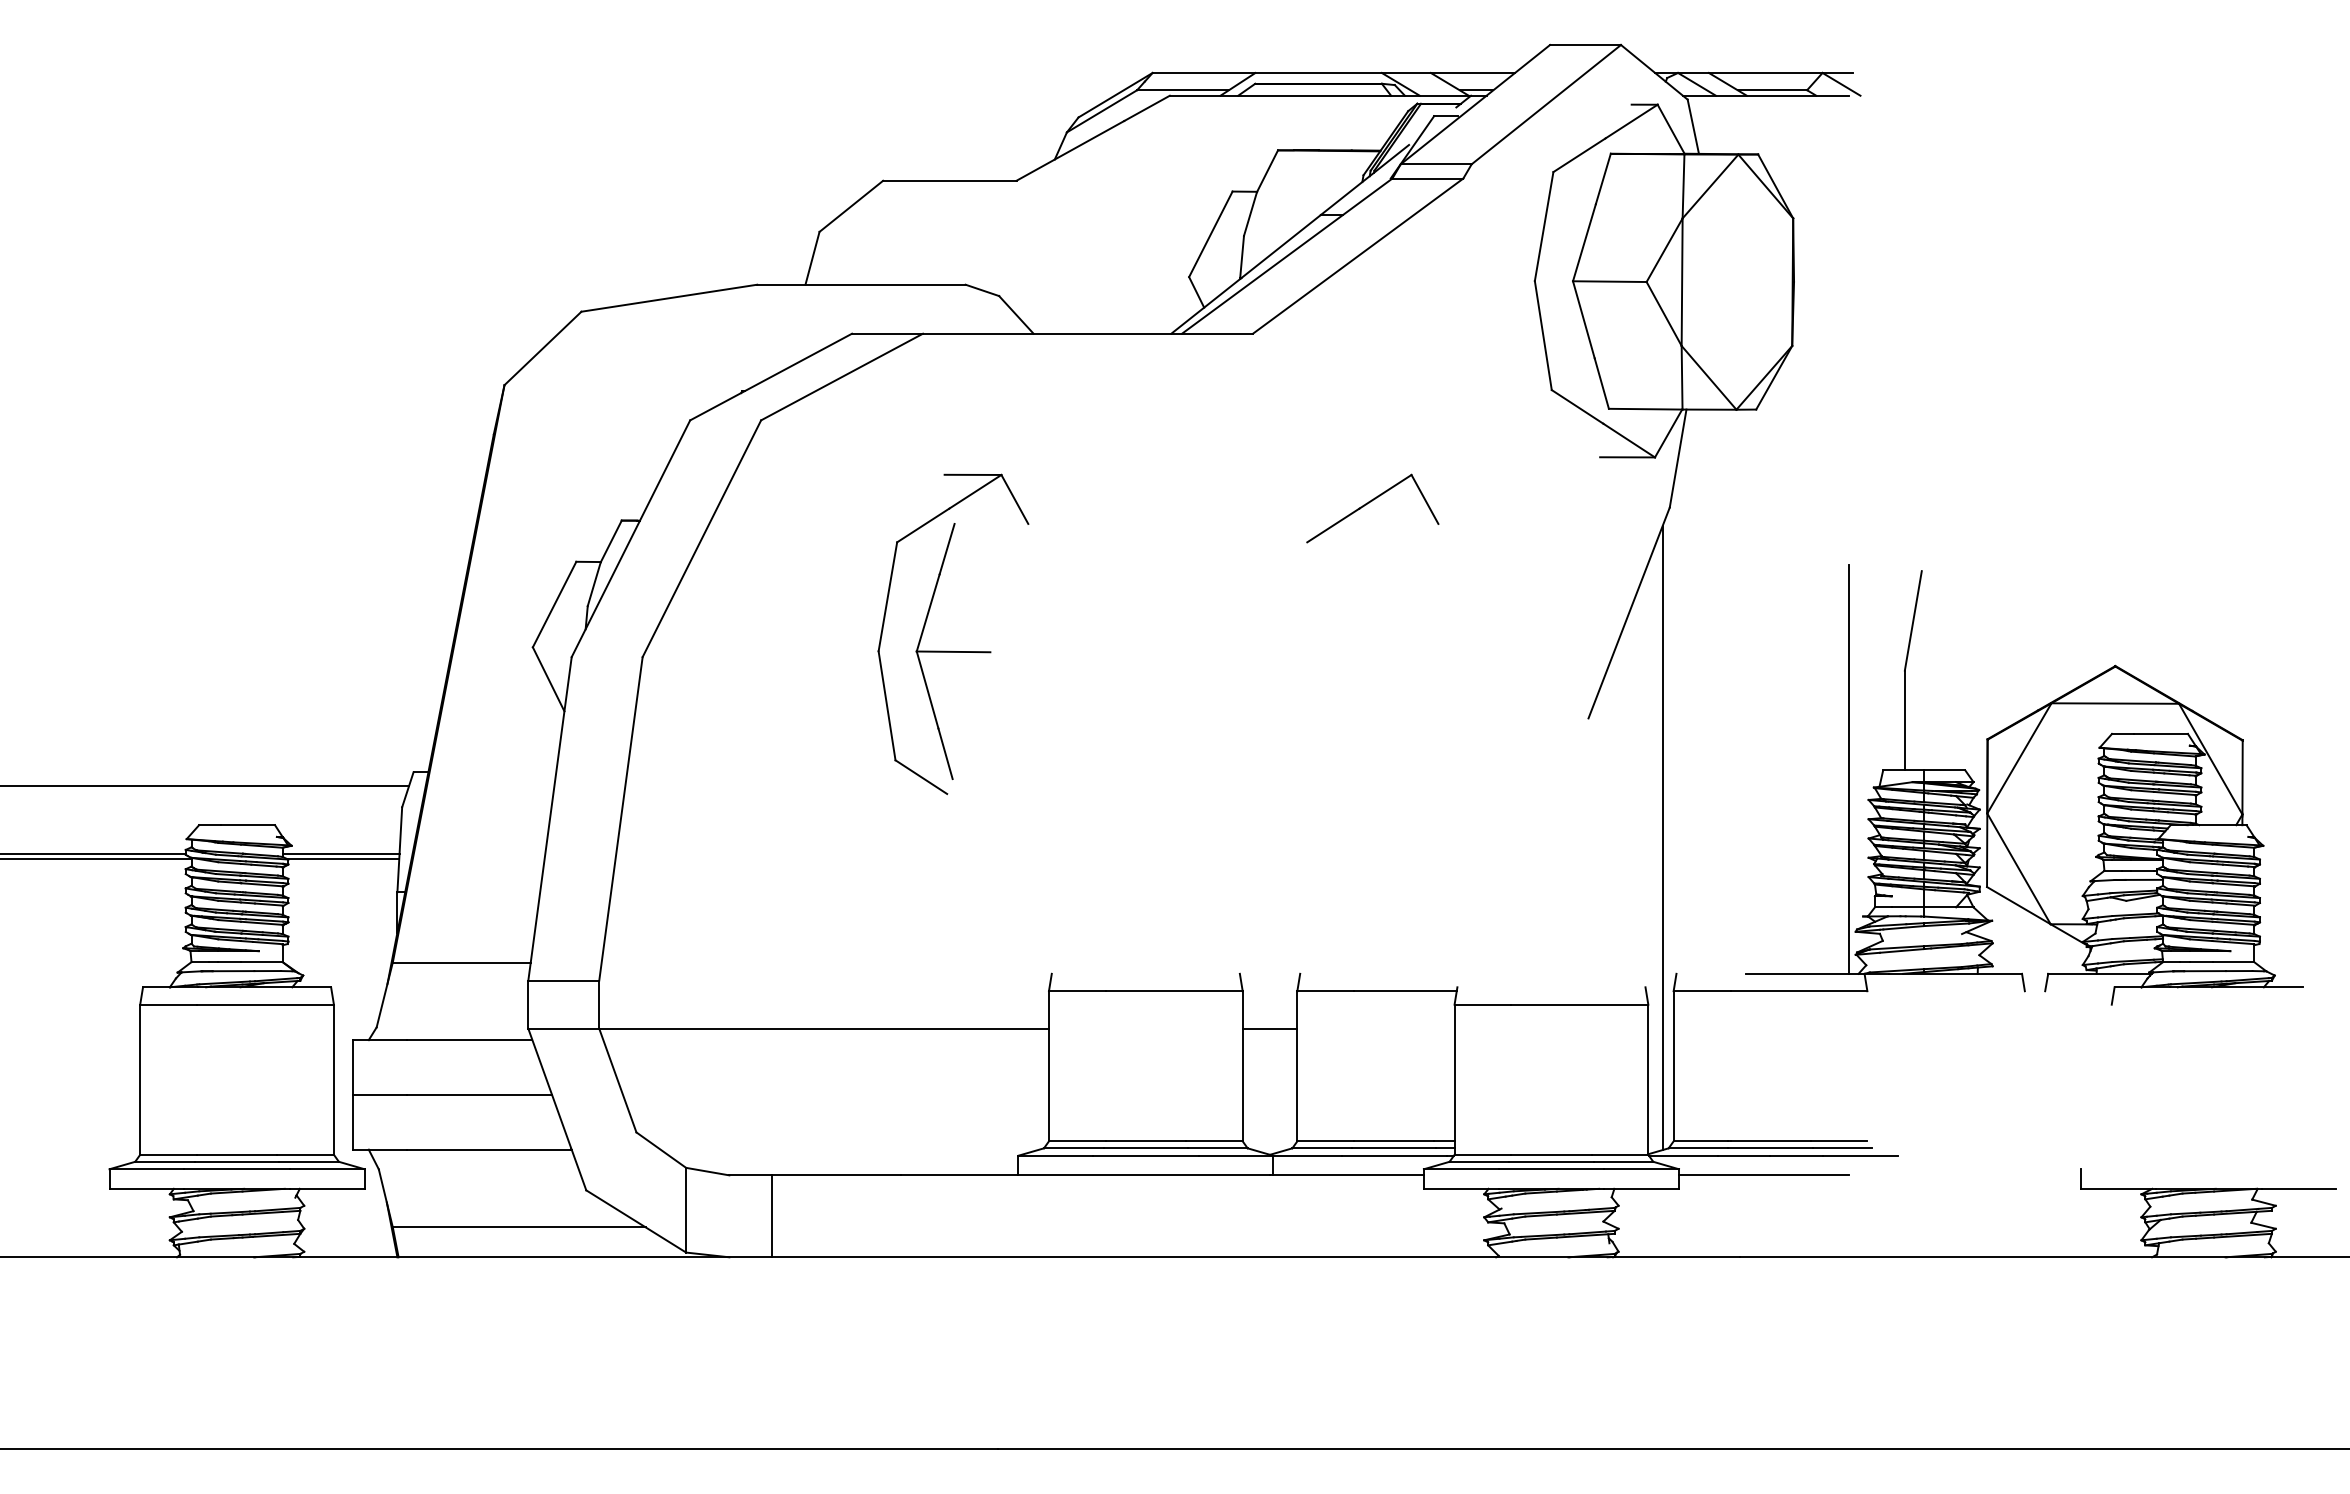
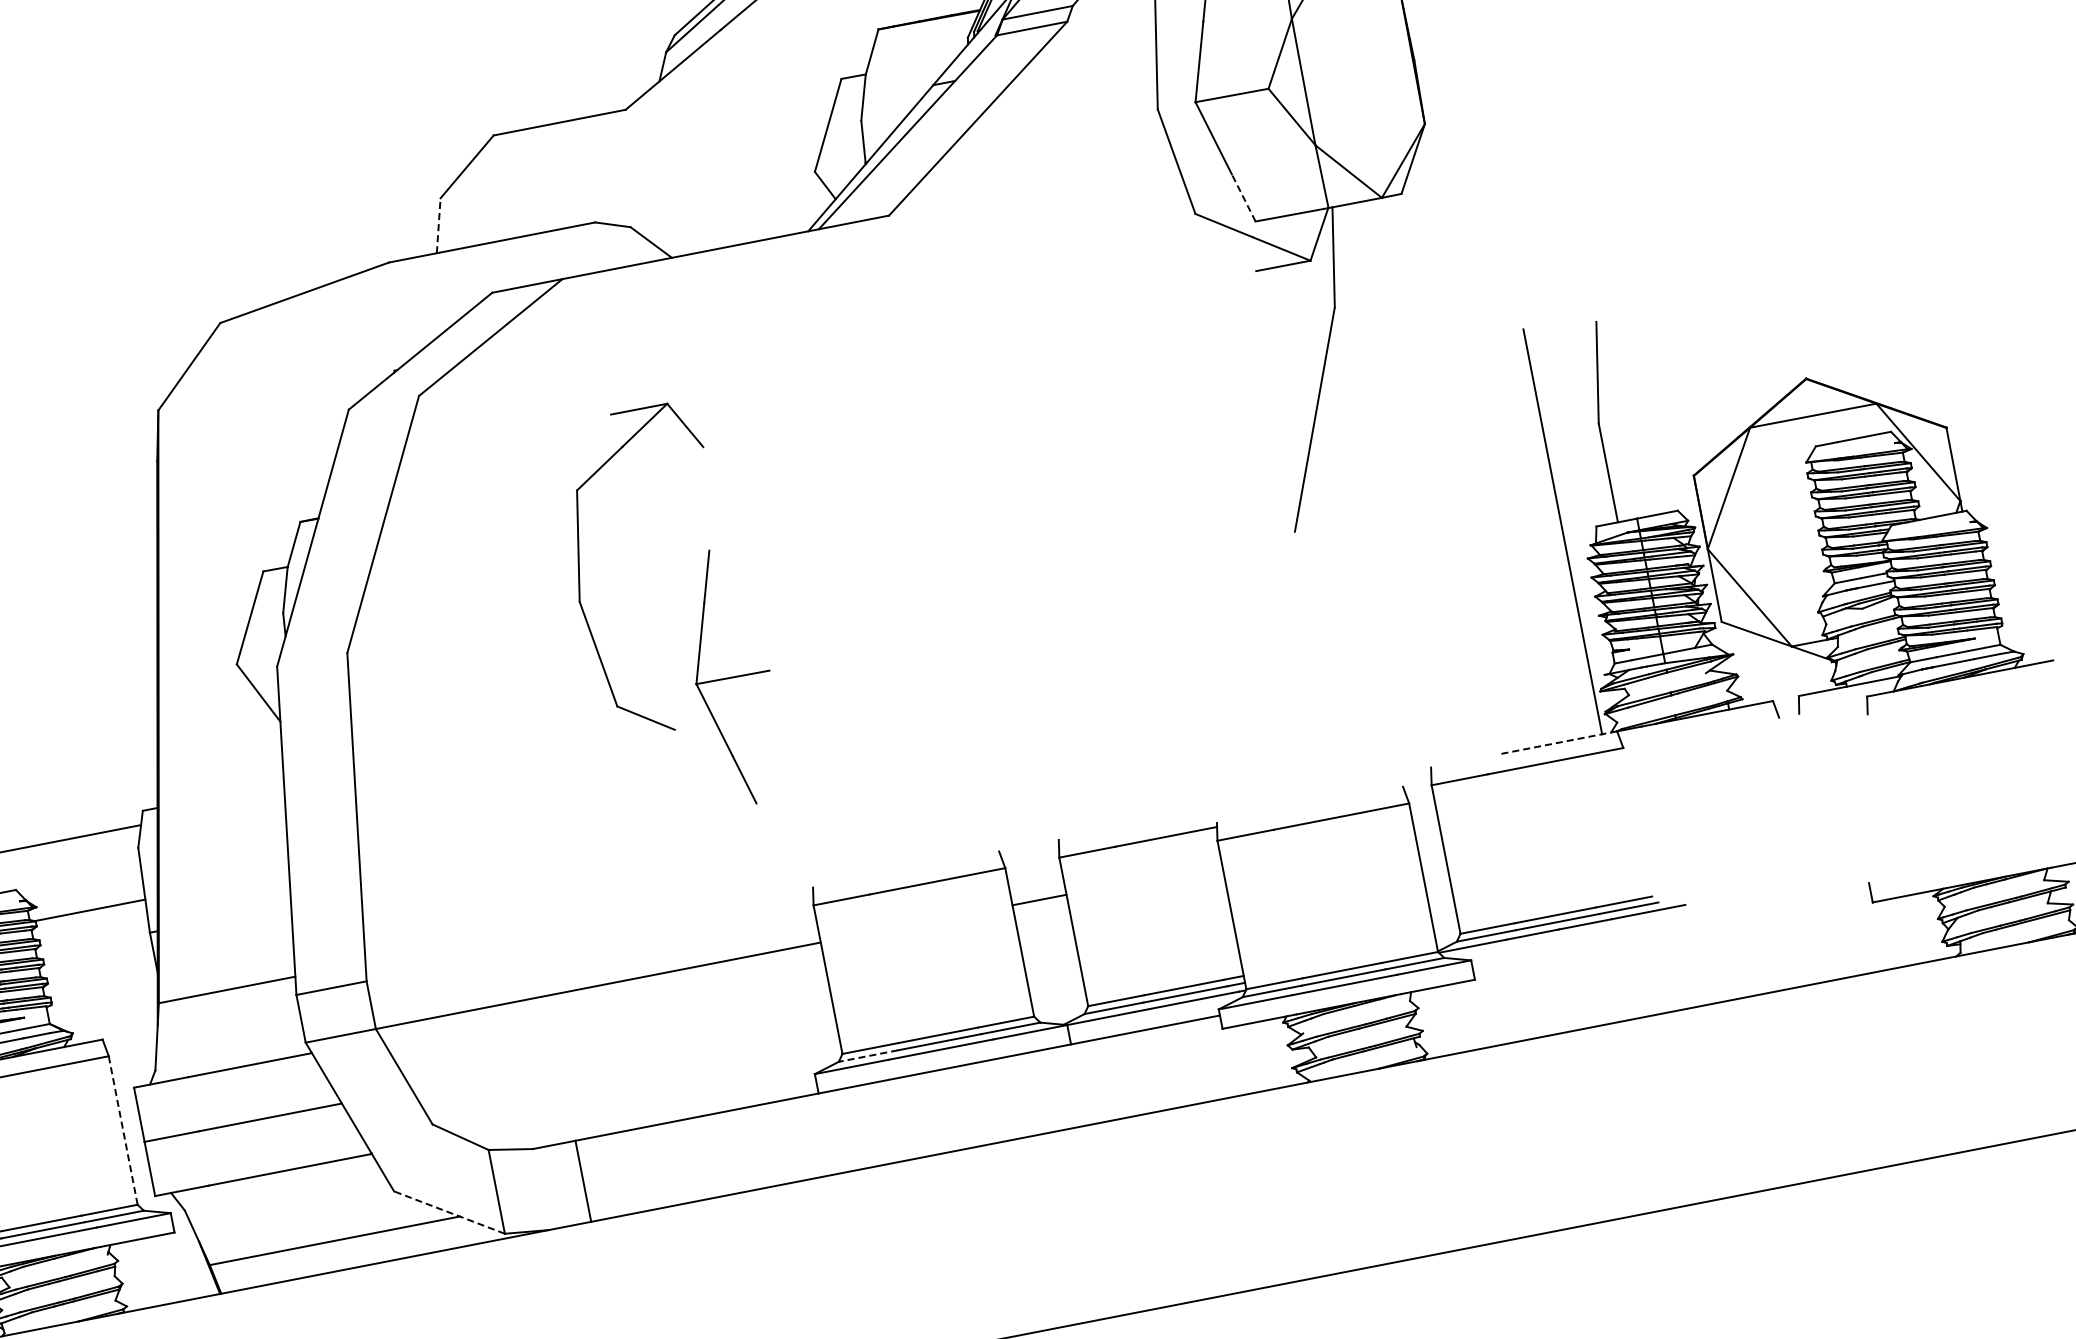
line: (812, 257) -> (438, 224), solid -> dashed
line: (1601, 383) -> (1243, 197), solid -> dashed
part: (1372, 508) -> (1040, 365), removed
part: (953, 651) -> (732, 677), moved
line: (1662, 838) -> (1391, 636), removed
line: (340, 854) -> (86, 906), removed
line: (1804, 973) -> (1557, 742), solid -> dashed
line: (333, 1079) -> (122, 1130), solid -> dashed
line: (1073, 1148) -> (868, 1056), solid -> dashed
line: (1764, 1175) -> (1556, 950), removed
line: (636, 1221) -> (449, 1212), solid -> dashed

